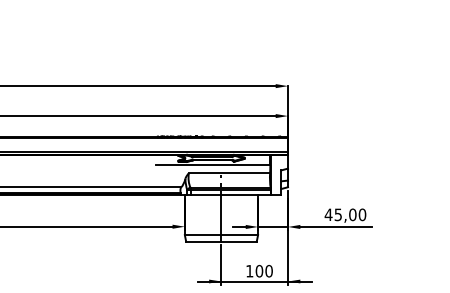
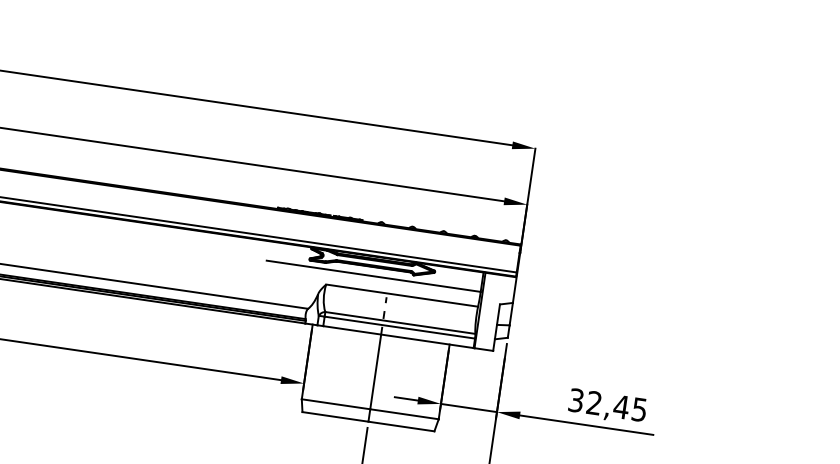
text: (345, 214) -> (607, 404), 45,00 -> 32,45

